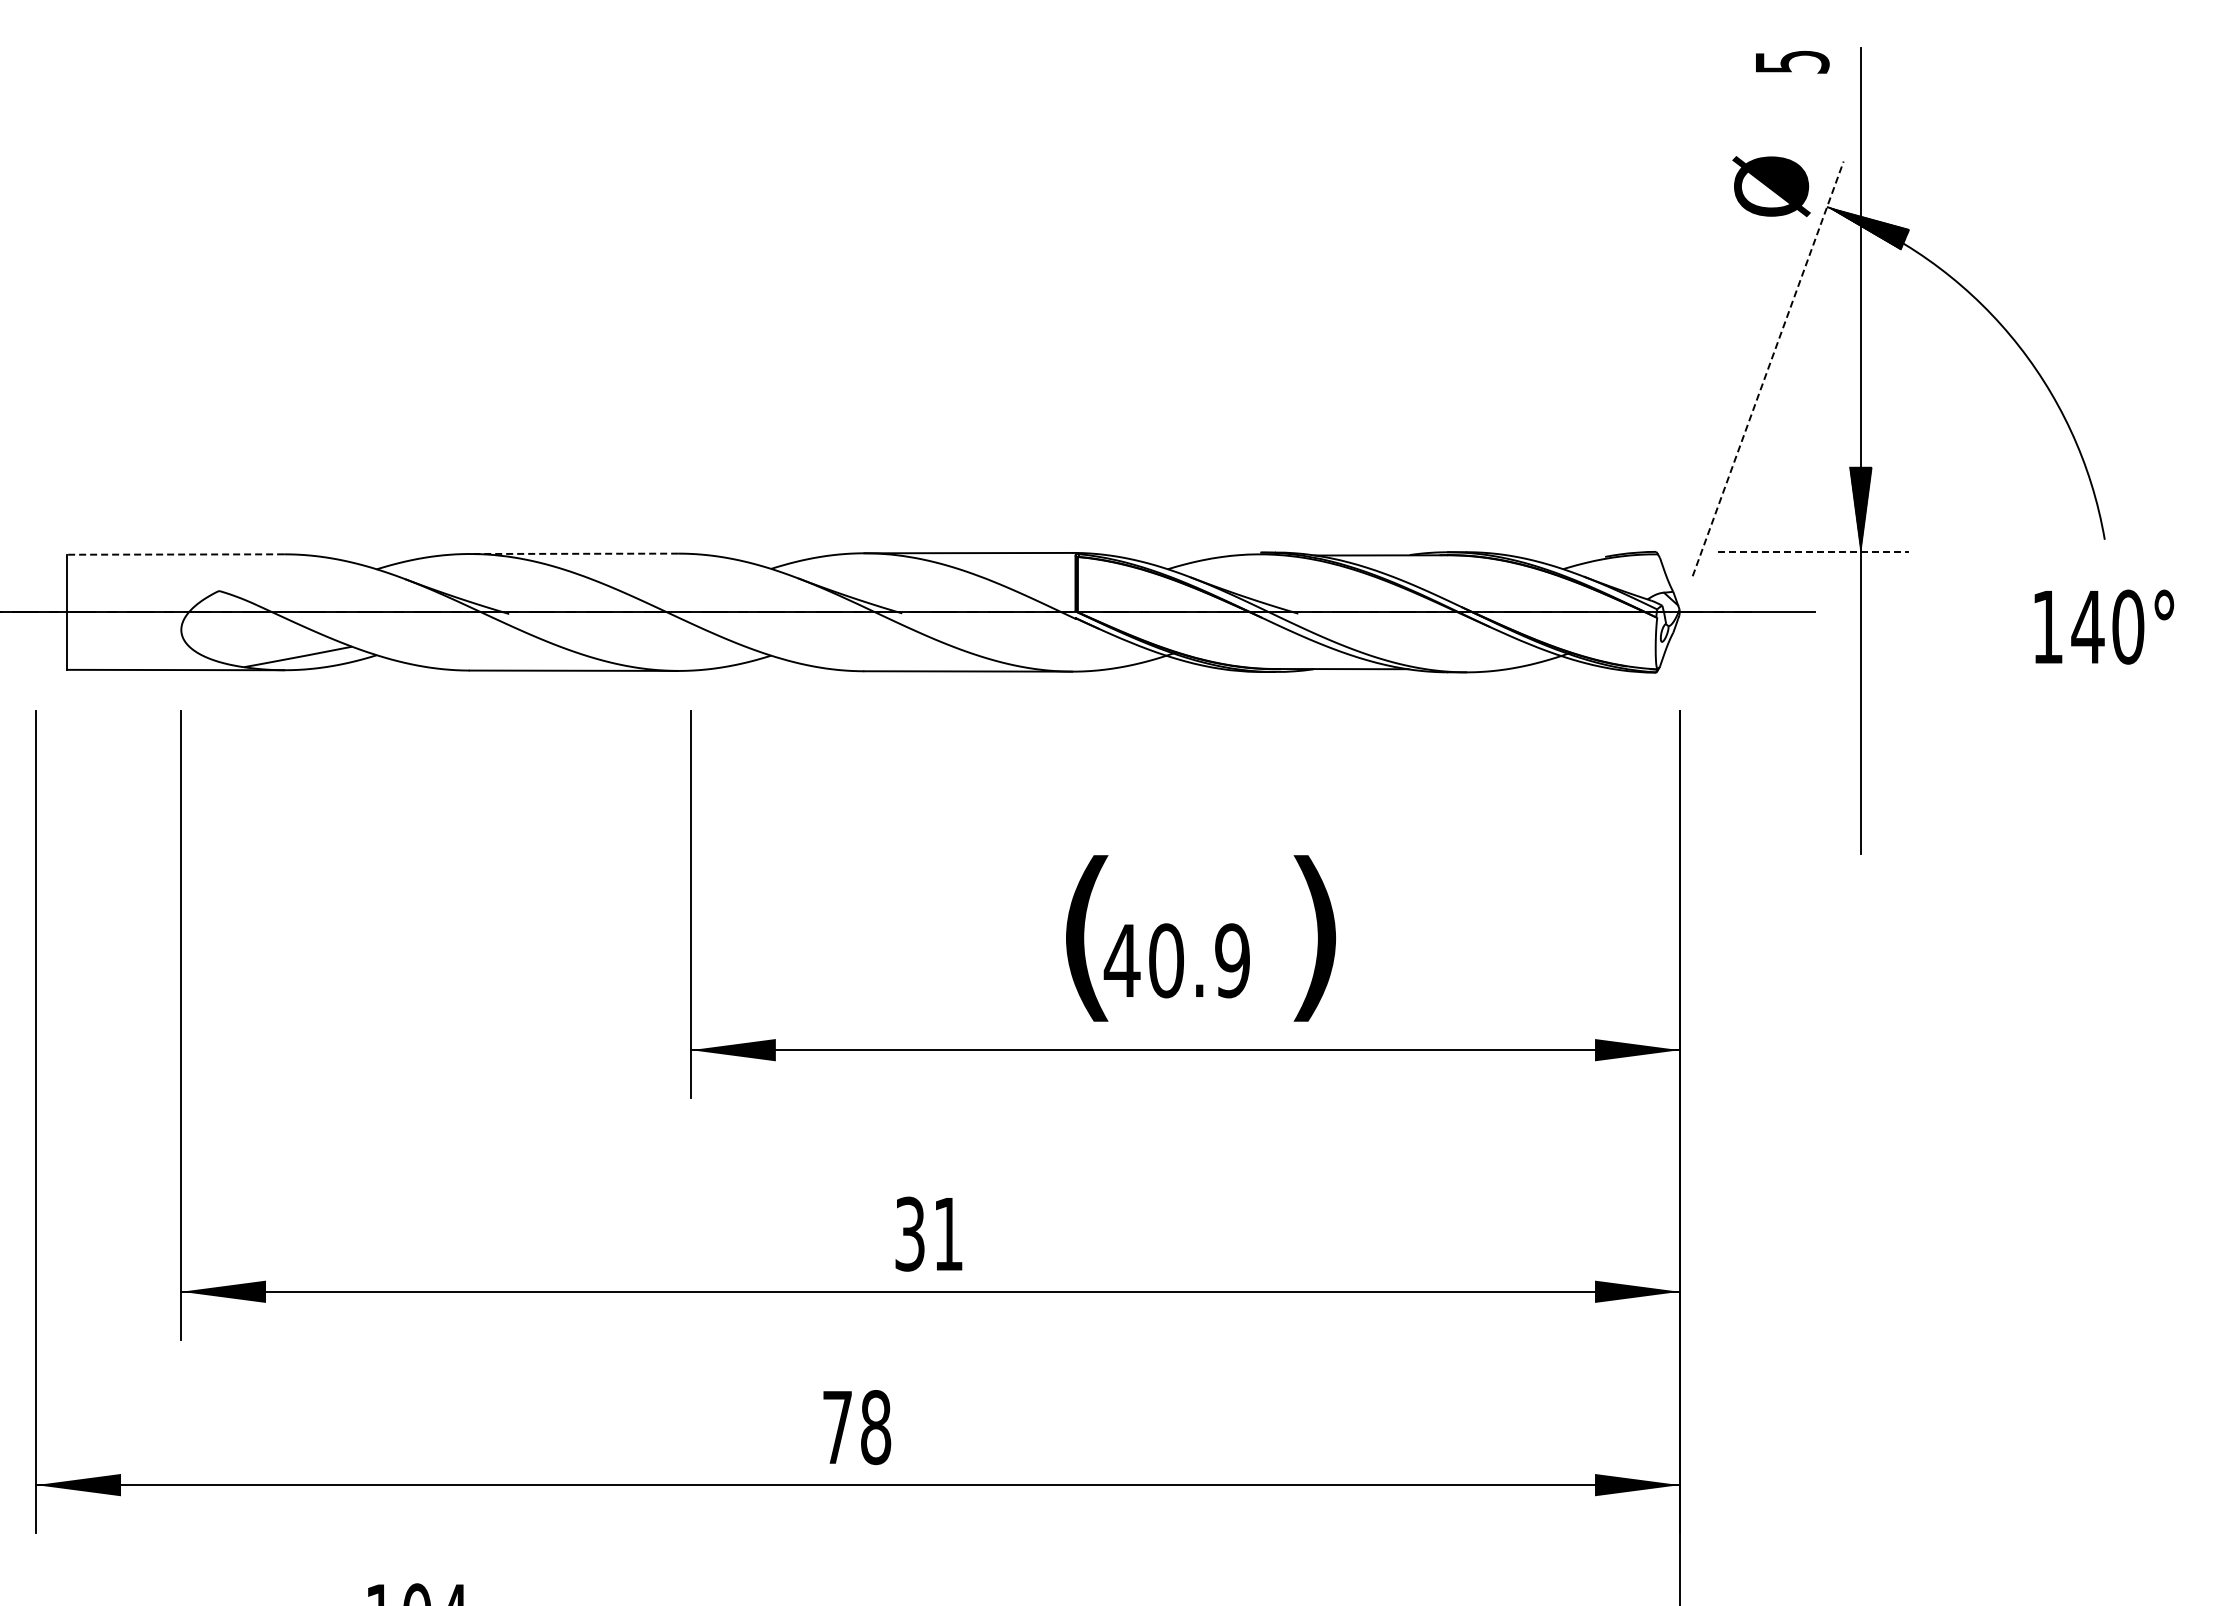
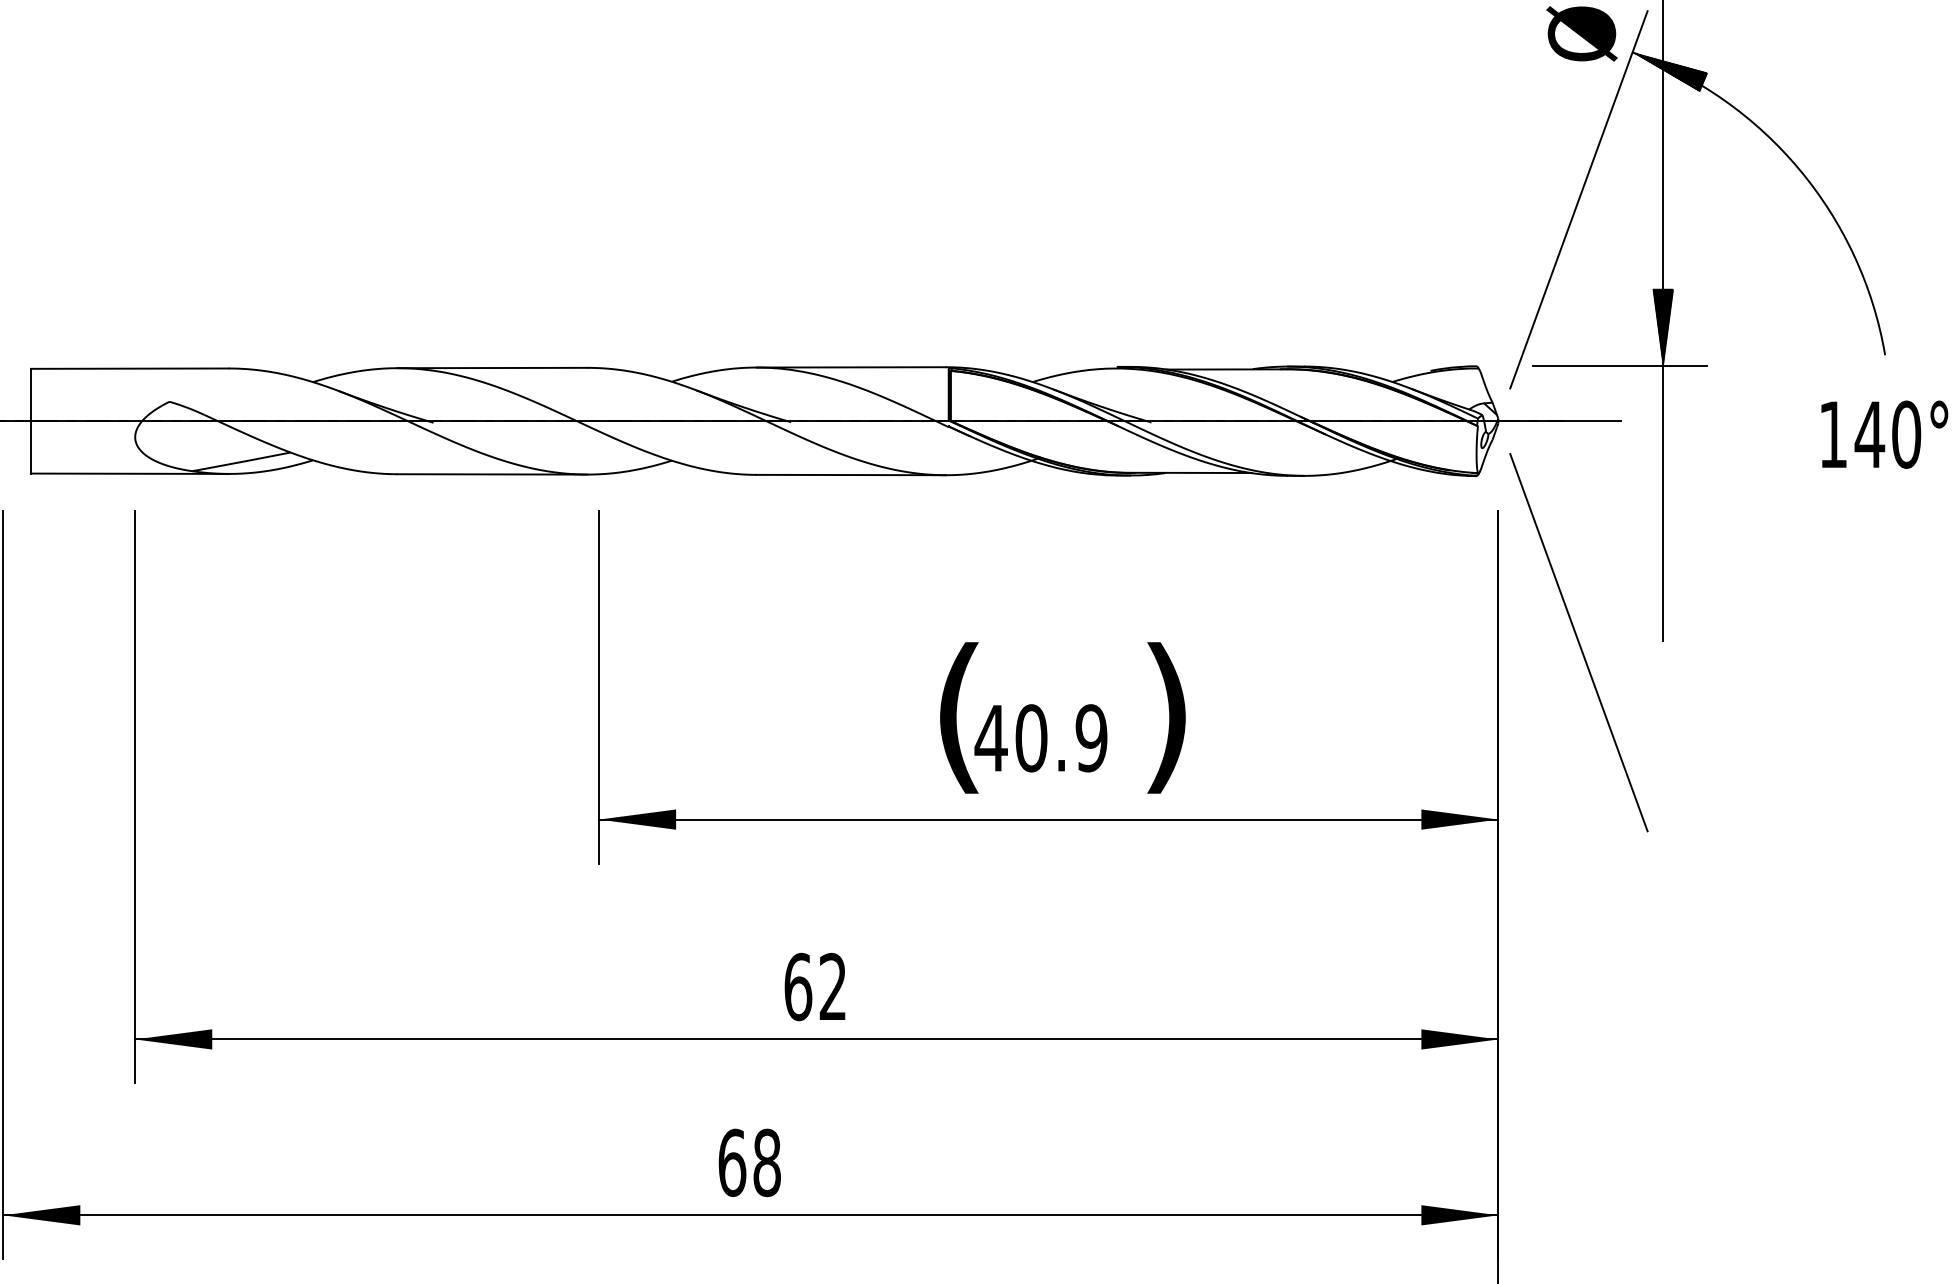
line: (1768, 368) -> (1579, 199), dashed -> solid
line: (1813, 551) -> (1620, 365), dashed -> solid
line: (573, 553) -> (492, 367), dashed -> solid
line: (175, 554) -> (129, 368), dashed -> solid
line: (1767, 855) -> (1578, 642), added
text: (928, 1233) -> (814, 986), 31 -> 62
text: (837, 1427) -> (732, 1162), 78 -> 68

